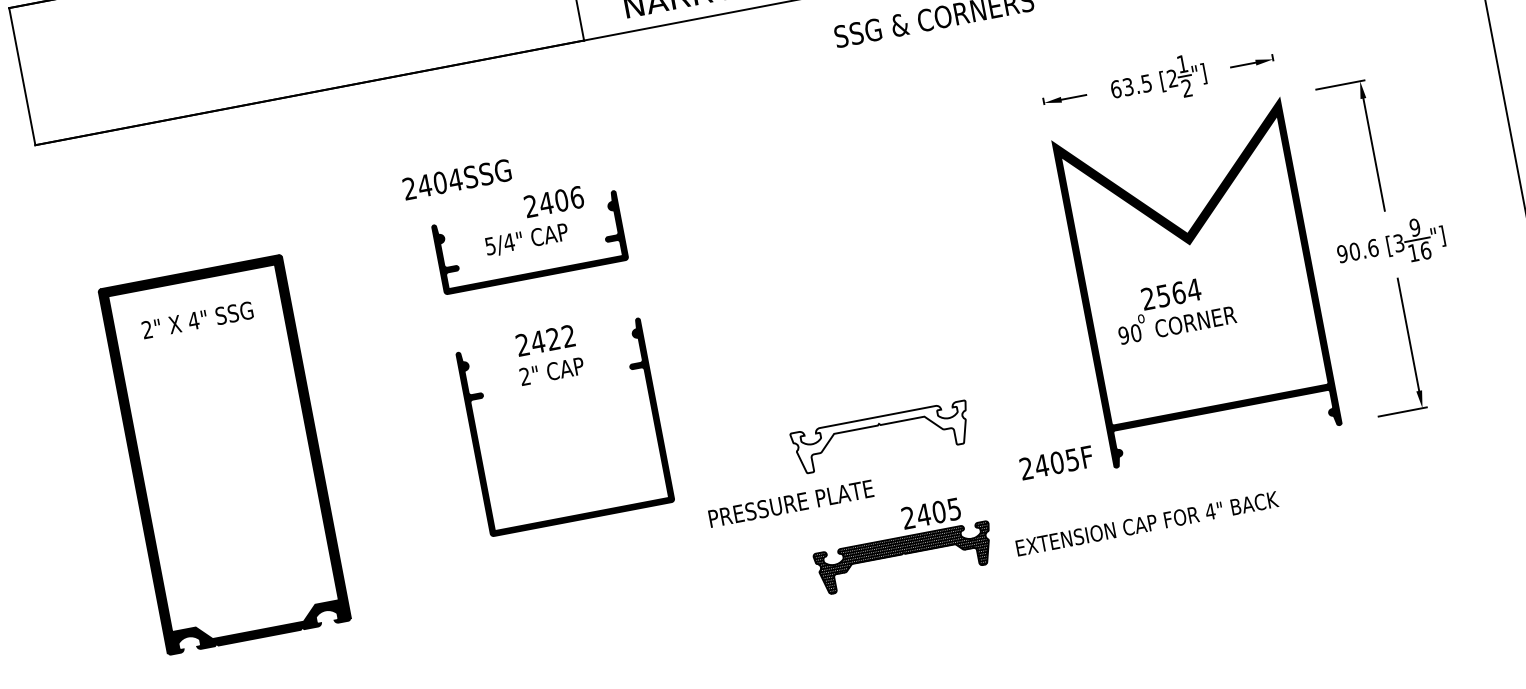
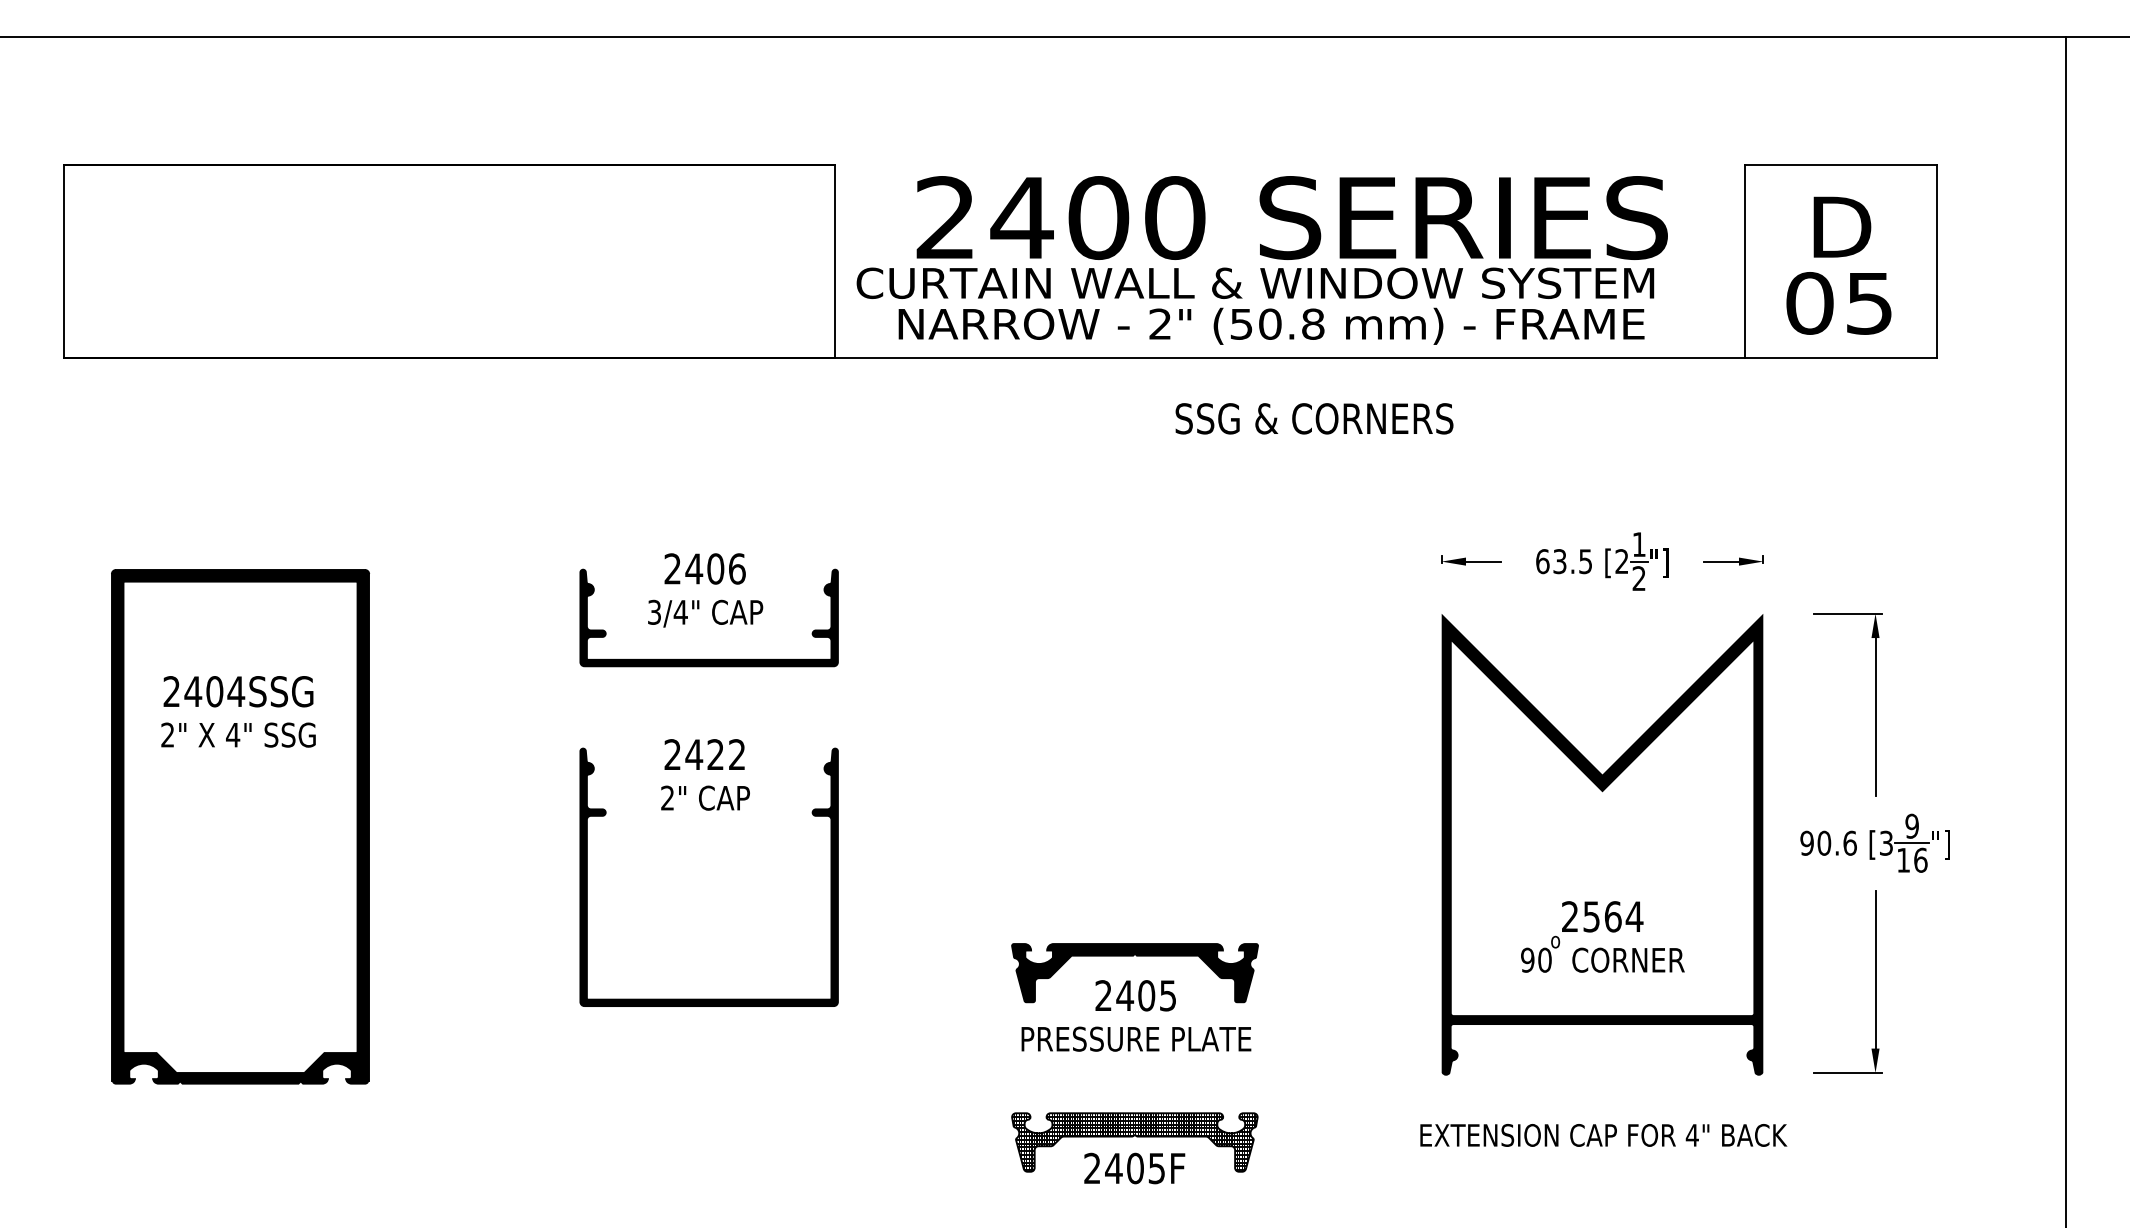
text: (457, 179) -> (238, 691), moved
text: (553, 201) -> (704, 568), moved
text: (490, 245) -> (654, 611), 5/4" -> 3/4"
text: (1173, 308) -> (1602, 936), moved
text: (197, 319) -> (238, 734), moved
fill: (881, 438) -> (1134, 973), added
text: (1056, 462) -> (1134, 1168), moved
text: (791, 503) -> (1136, 1038), moved
text: (931, 513) -> (1135, 995), moved
text: (1147, 523) -> (1603, 1135), moved

